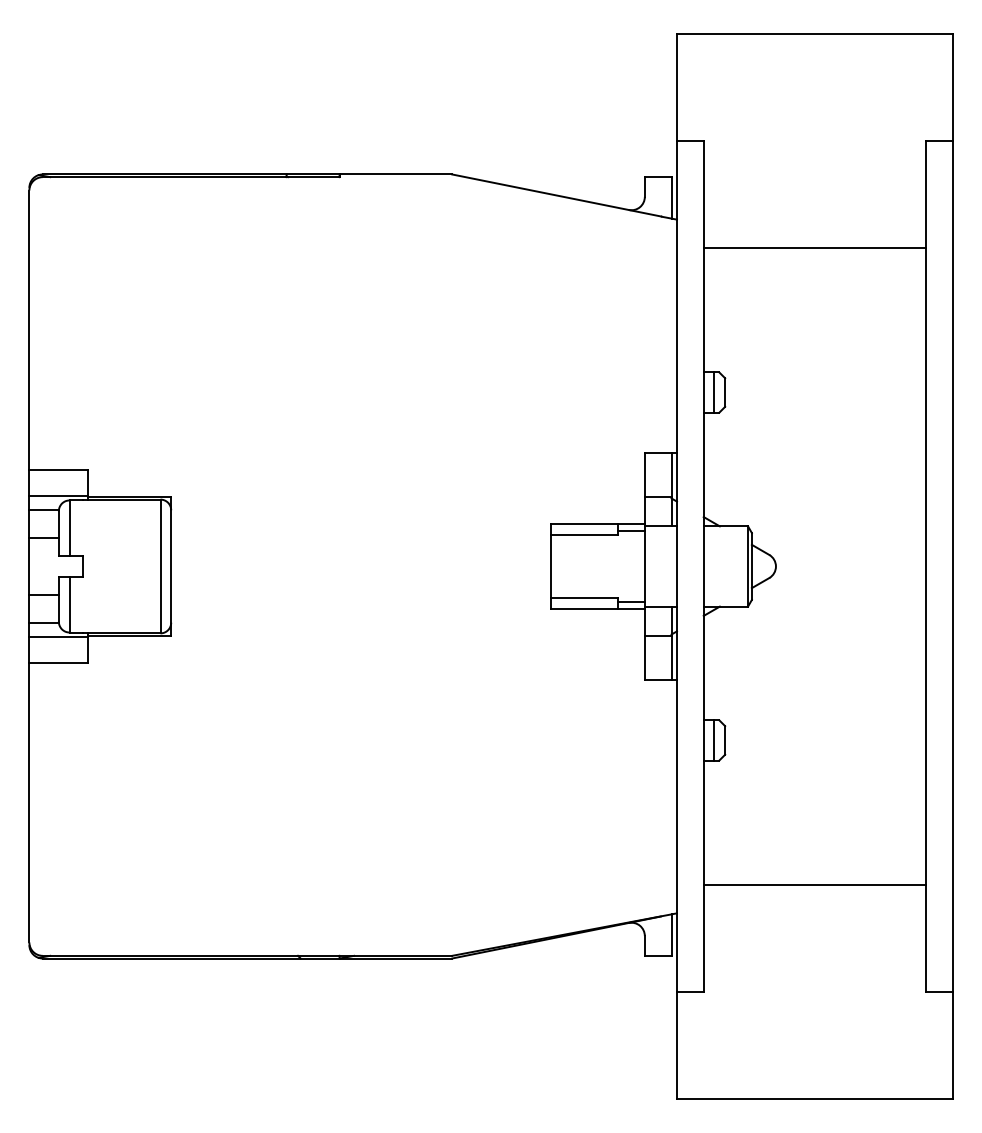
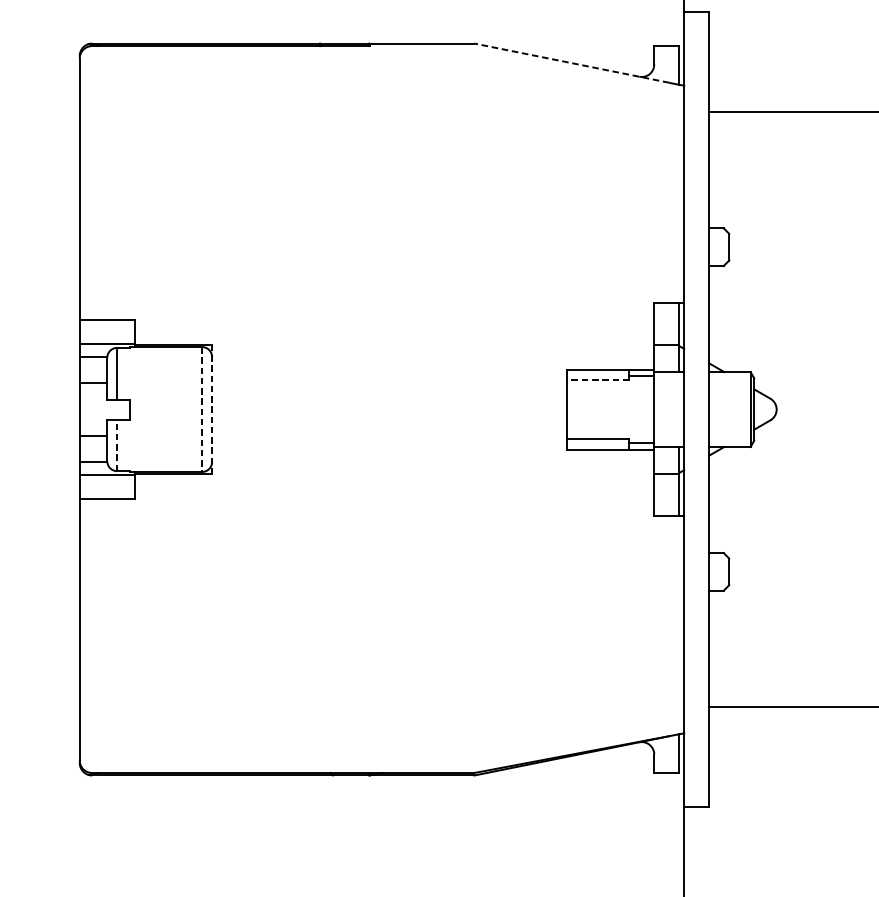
line: (556, 195) -> (571, 63), solid -> dashed
line: (714, 392) -> (719, 247), removed
line: (584, 534) -> (597, 379), solid -> dashed
line: (160, 566) -> (202, 409), solid -> dashed
line: (171, 566) -> (212, 409), solid -> dashed
line: (69, 604) -> (117, 445), solid -> dashed
line: (714, 740) -> (719, 571), removed

